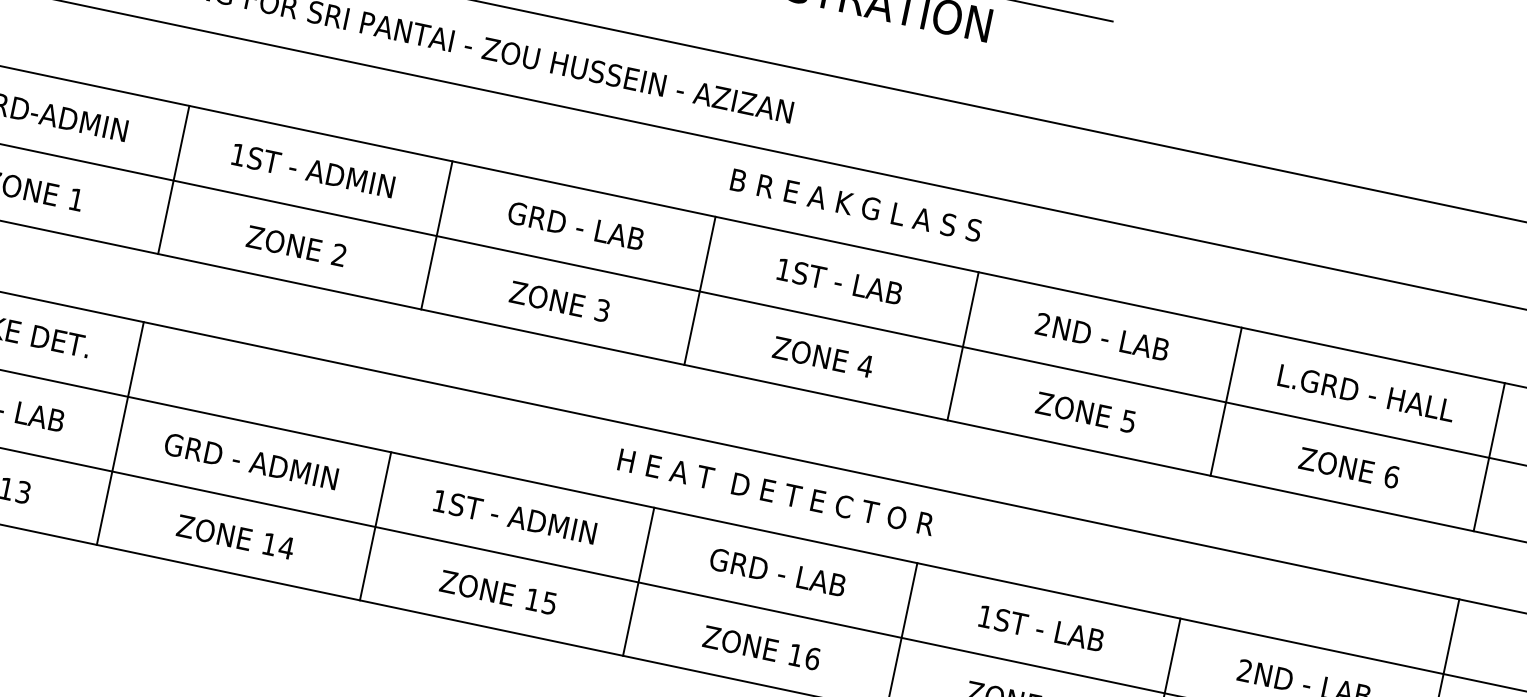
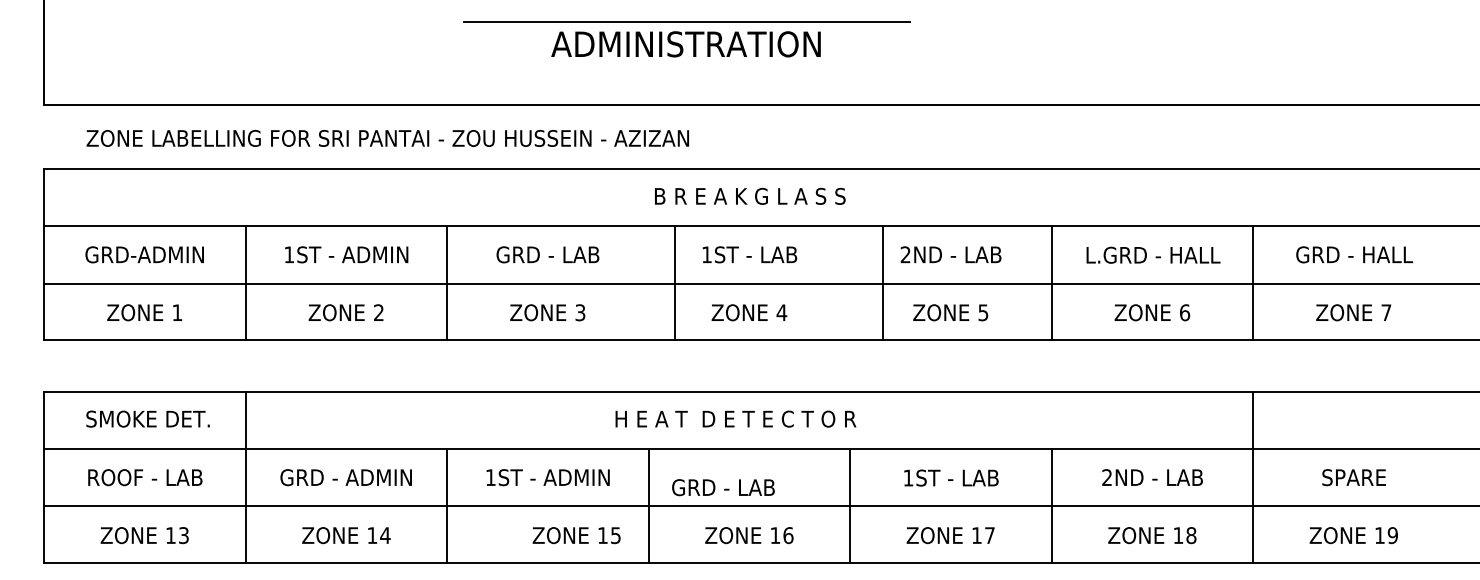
line: (699, 289) -> (674, 282), moved
line: (963, 345) -> (883, 282), moved
text: (777, 572) -> (723, 487), moved
text: (498, 592) -> (576, 535), moved

